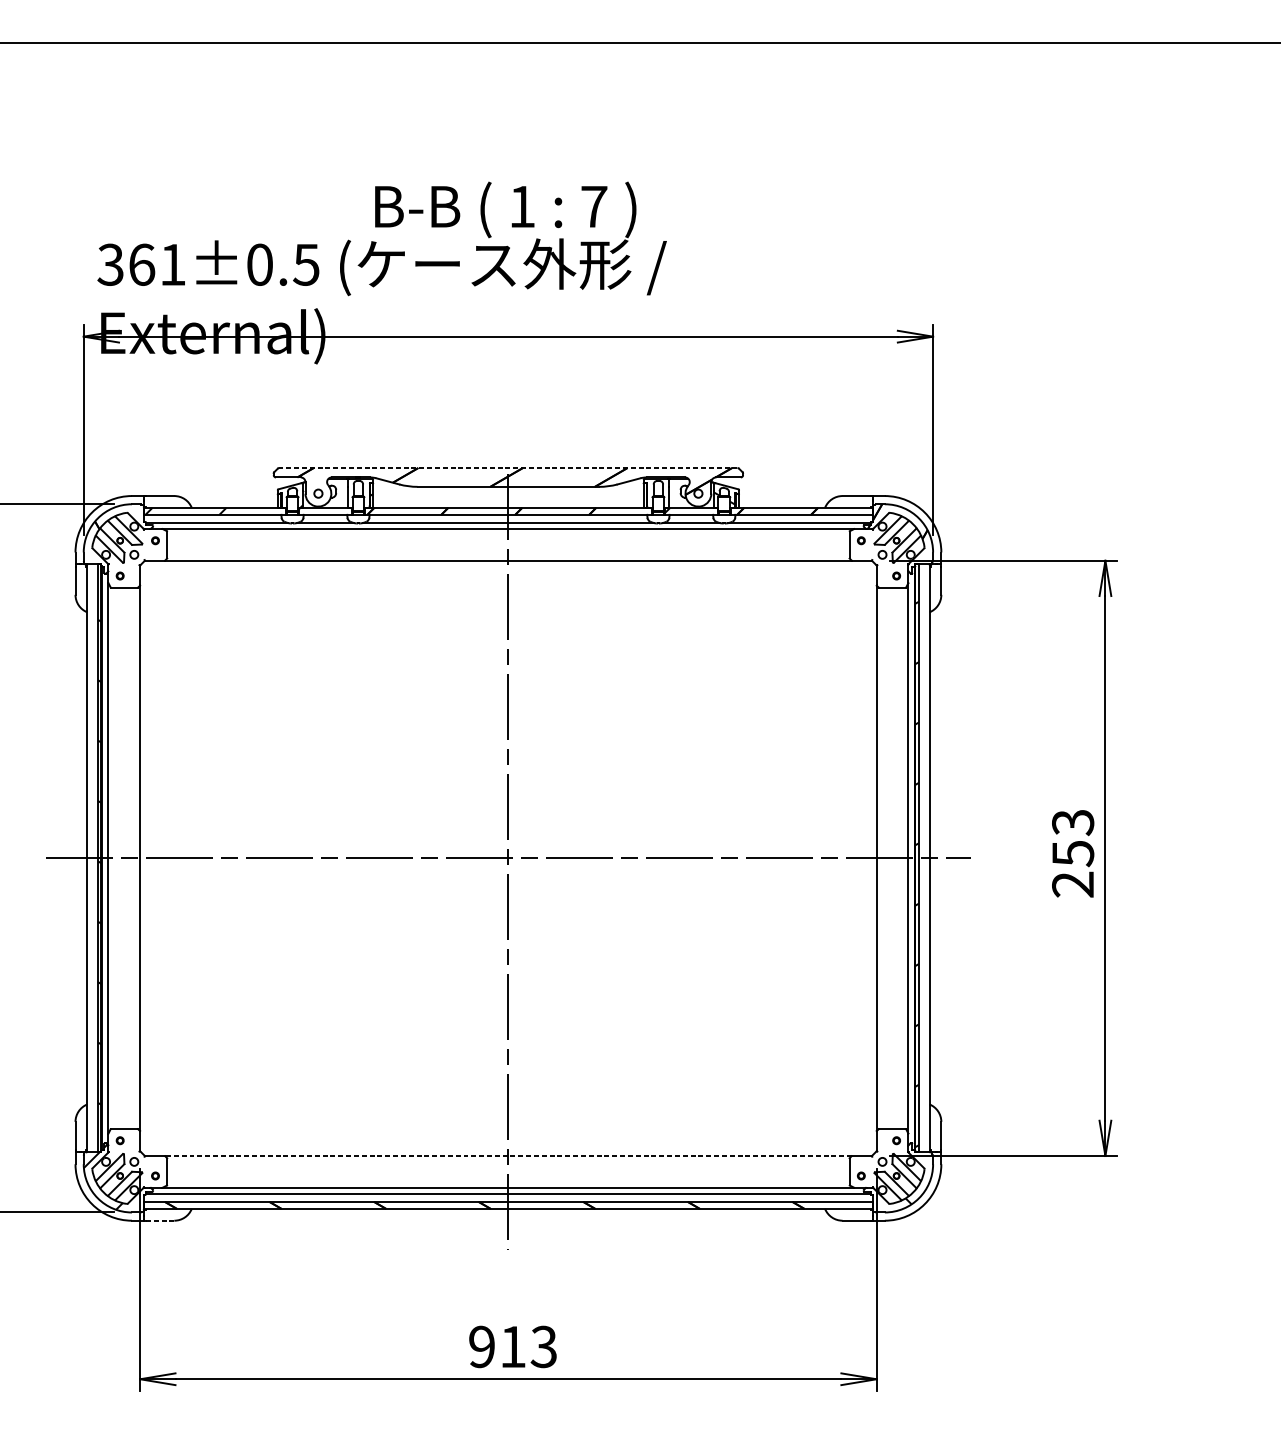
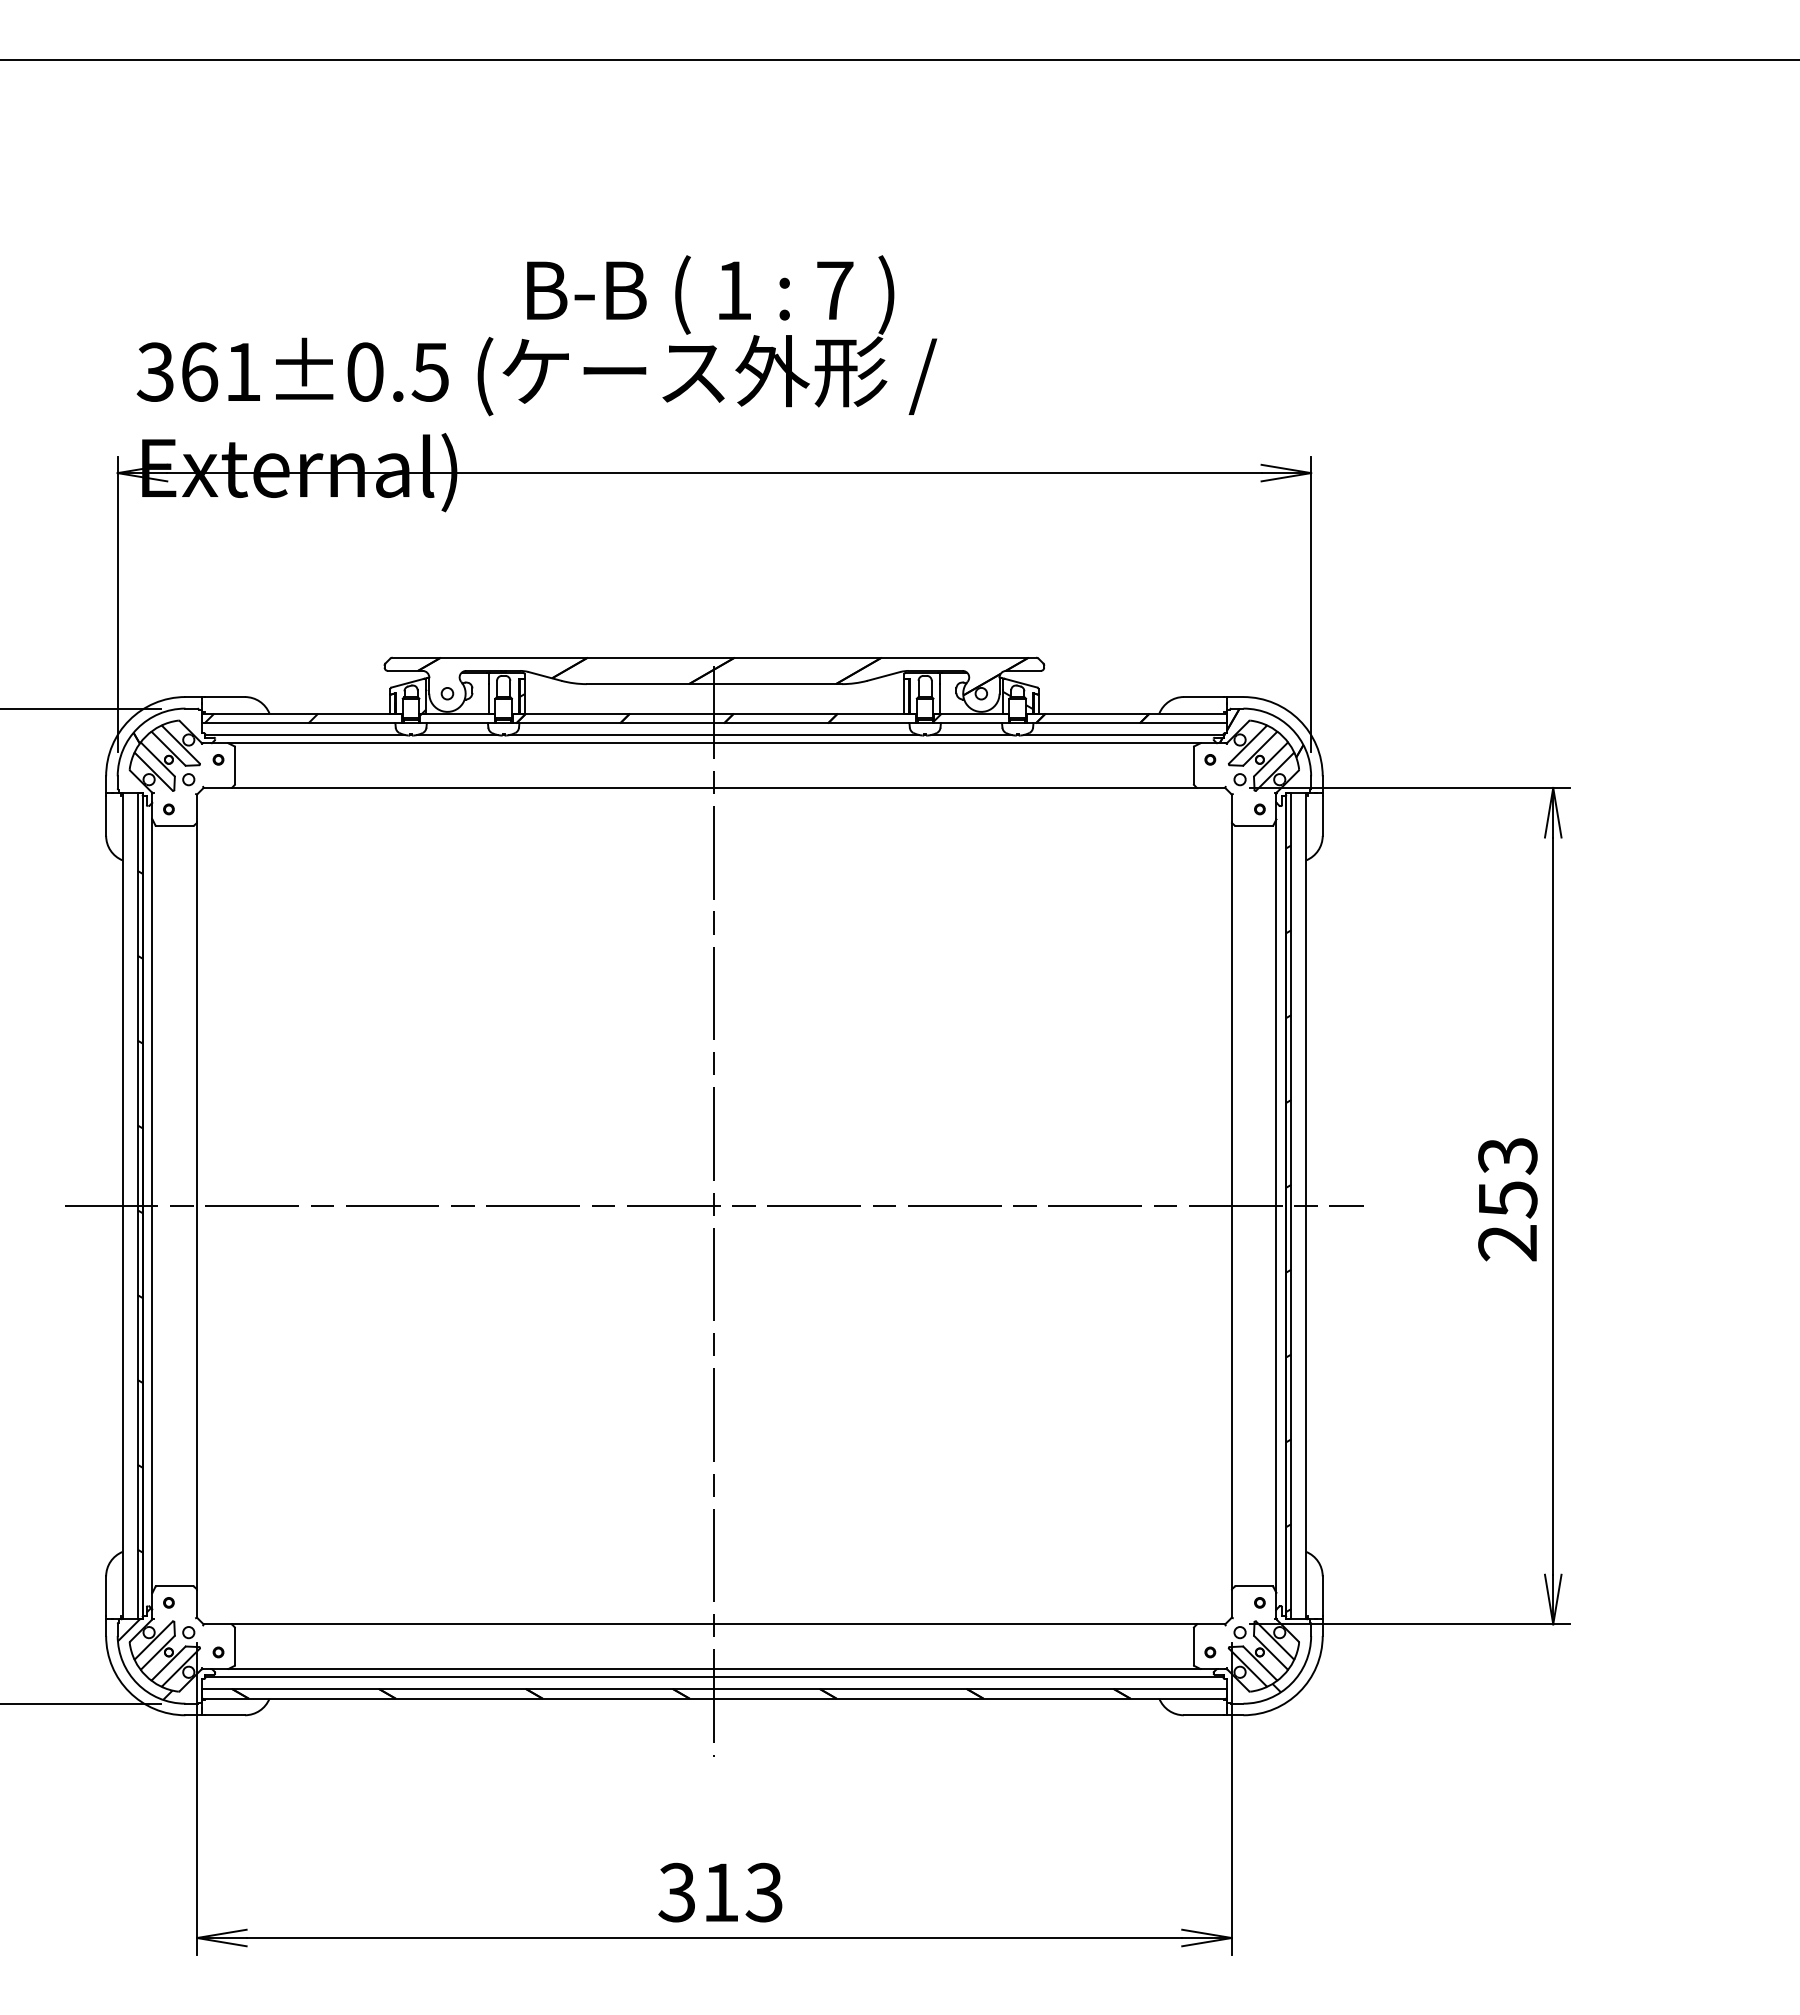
line: (508, 467) -> (714, 657), dashed -> solid
line: (508, 1156) -> (714, 1624), dashed -> solid
line: (160, 1220) -> (225, 1715), dashed -> solid
text: (481, 1346) -> (676, 1892), 913 -> 313

